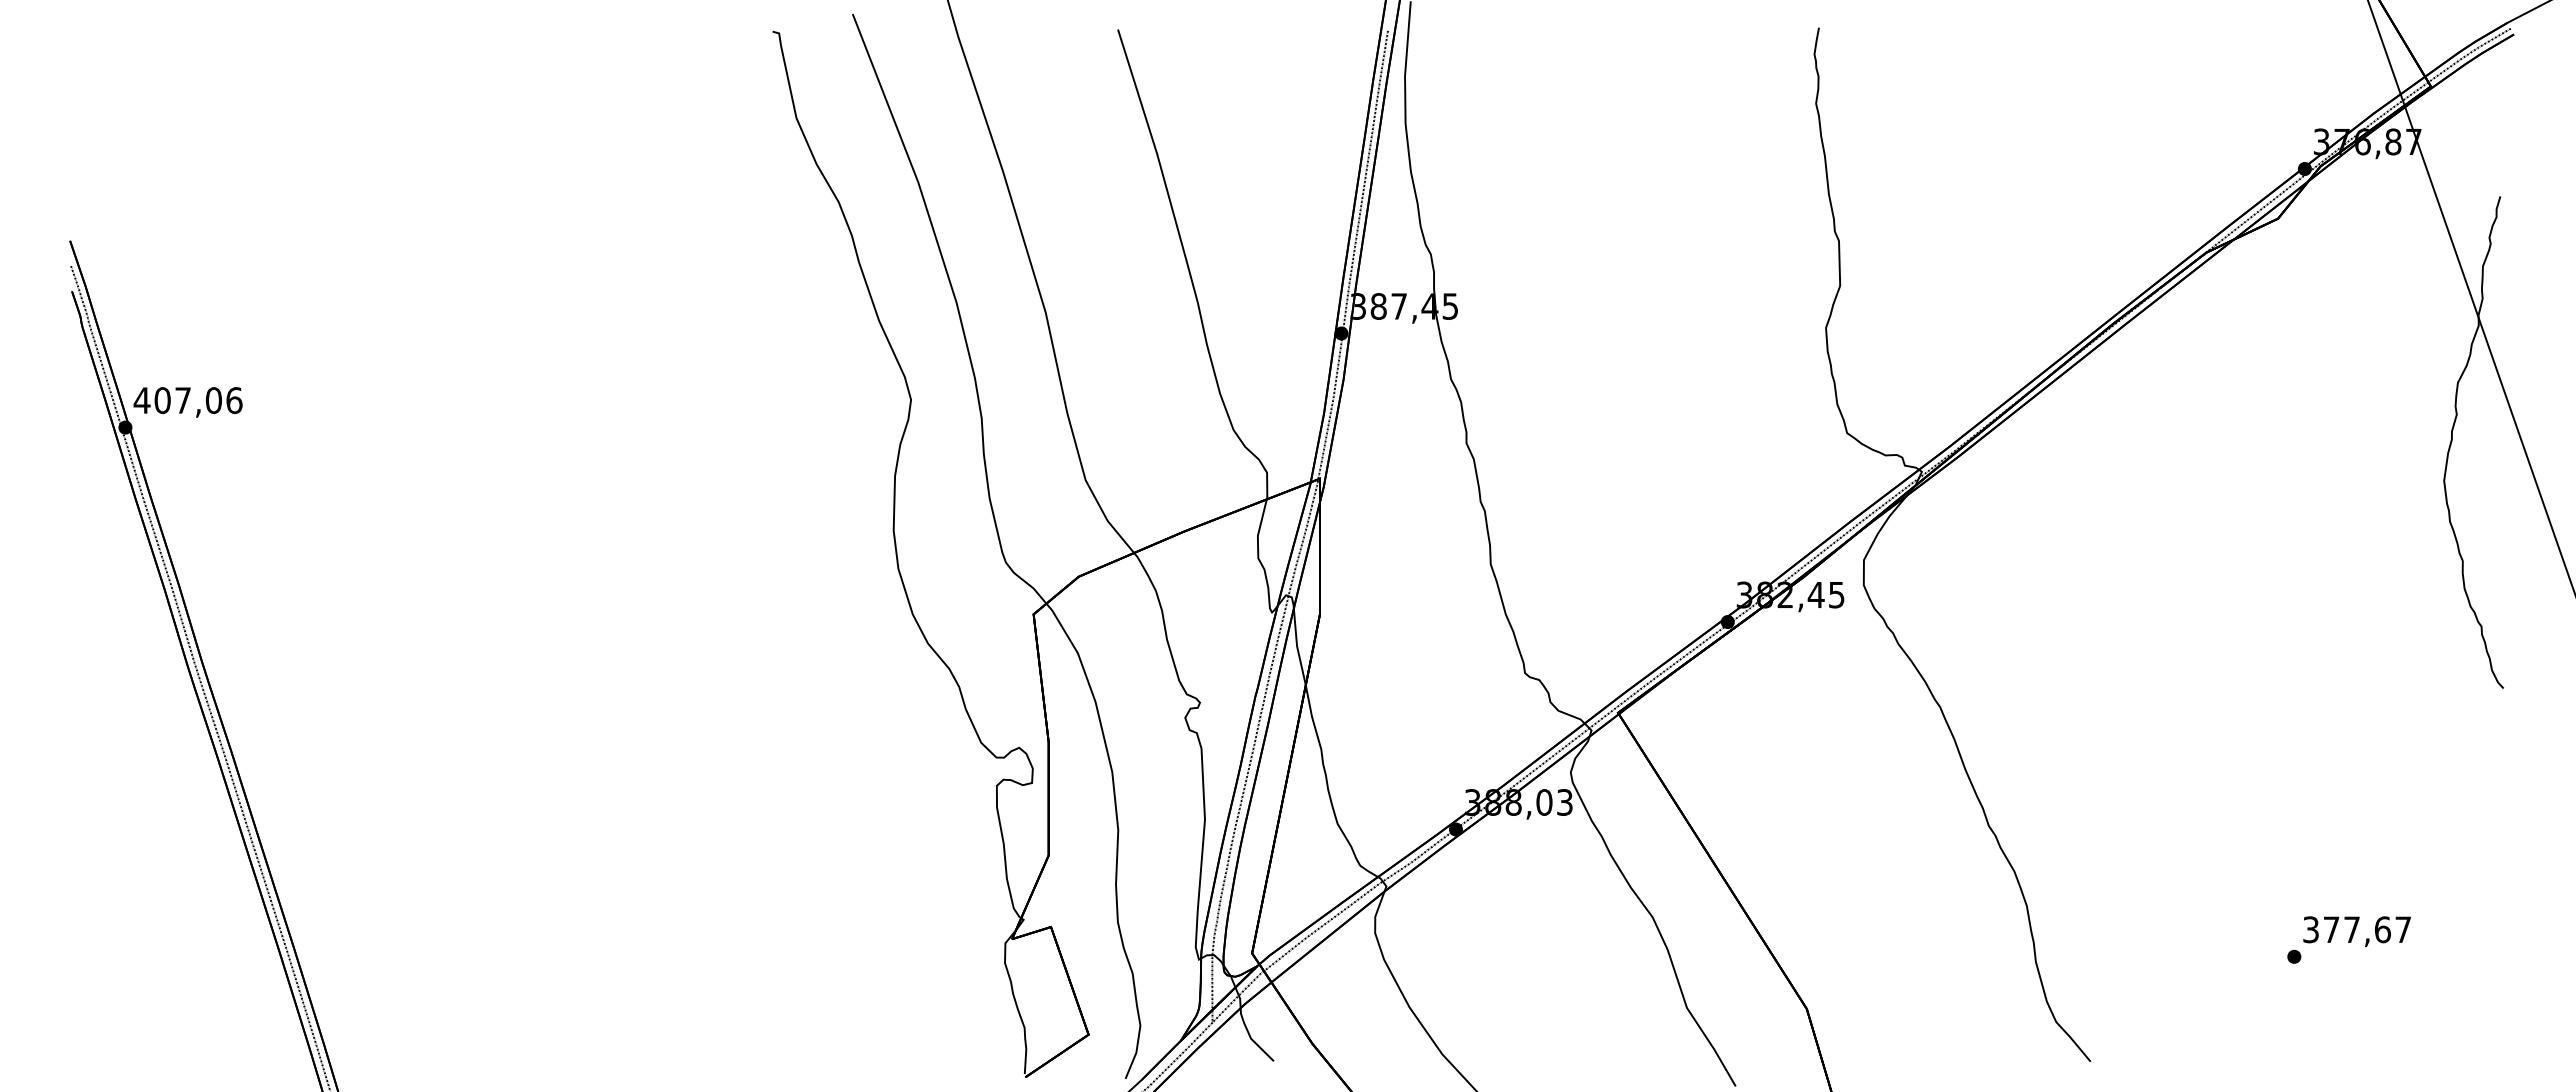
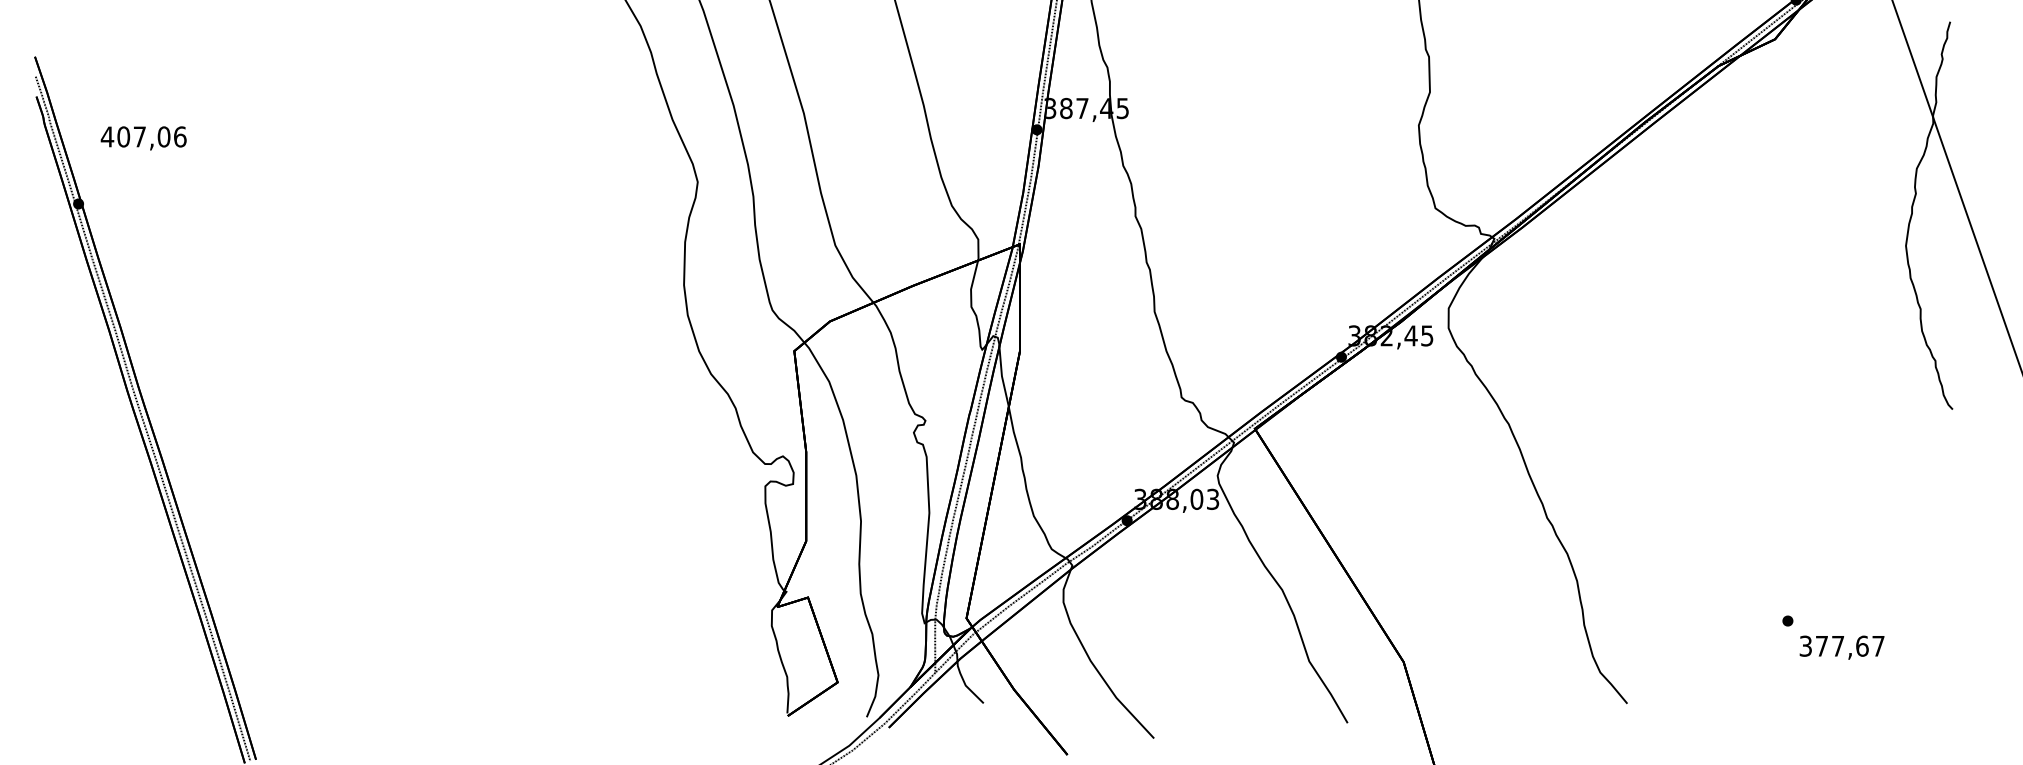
text: (187, 402) -> (143, 138), moved
text: (2356, 931) -> (1841, 647), moved

